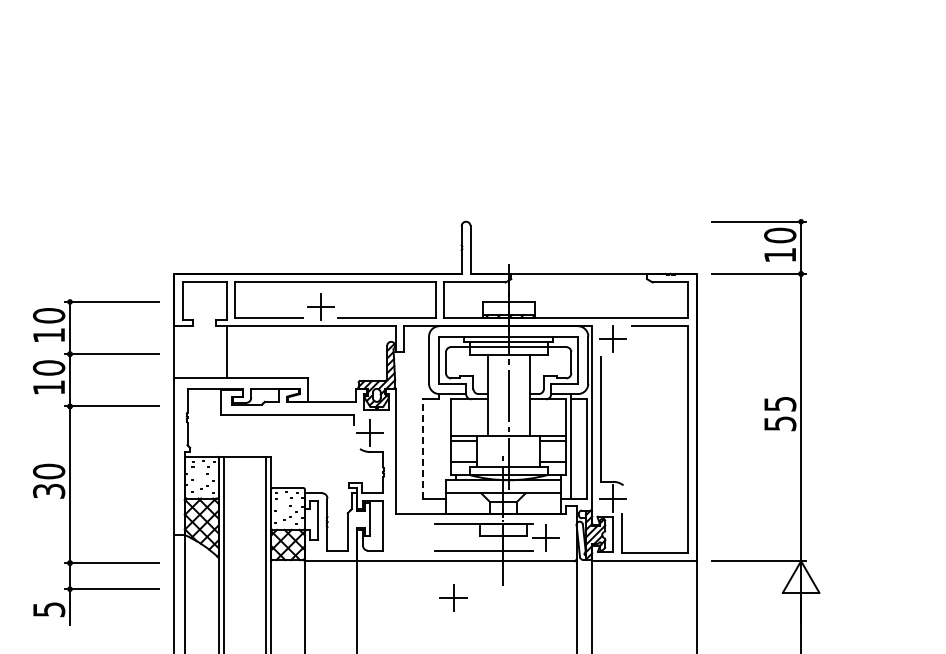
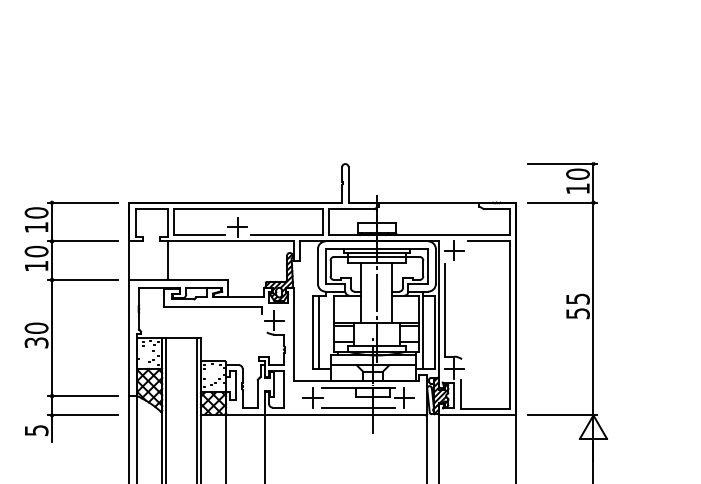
line: (422, 448) -> (313, 331), dashed -> solid
line: (430, 448) -> (319, 331), added
part: (70, 462) -> (52, 321), moved
part: (453, 597) -> (313, 397), moved

